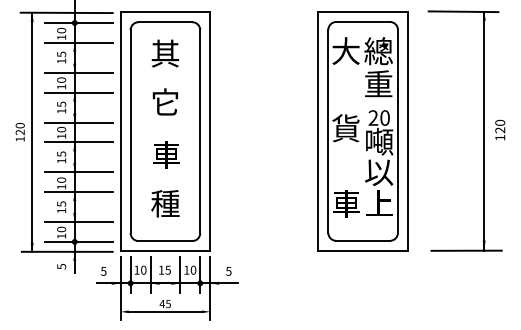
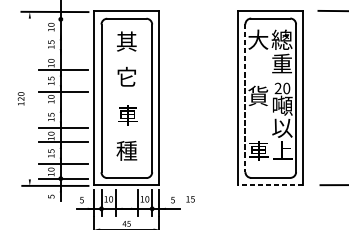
line: (78, 23) -> (63, 19), removed
line: (78, 42) -> (63, 33), removed
line: (78, 72) -> (63, 55), removed
line: (328, 131) -> (245, 98), solid -> dashed
line: (32, 132) -> (30, 99), removed
line: (78, 142) -> (63, 106), removed
line: (363, 250) -> (271, 184), solid -> dashed
text: (164, 269) -> (190, 198), moved

